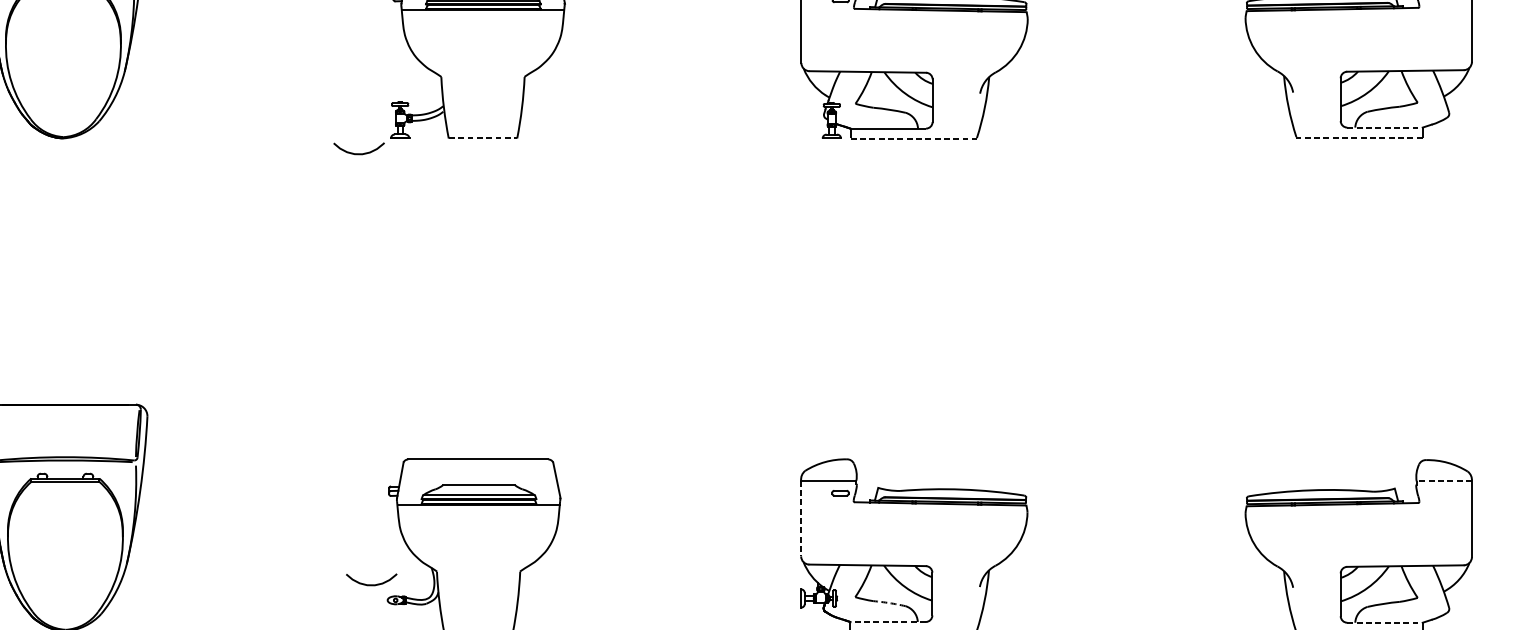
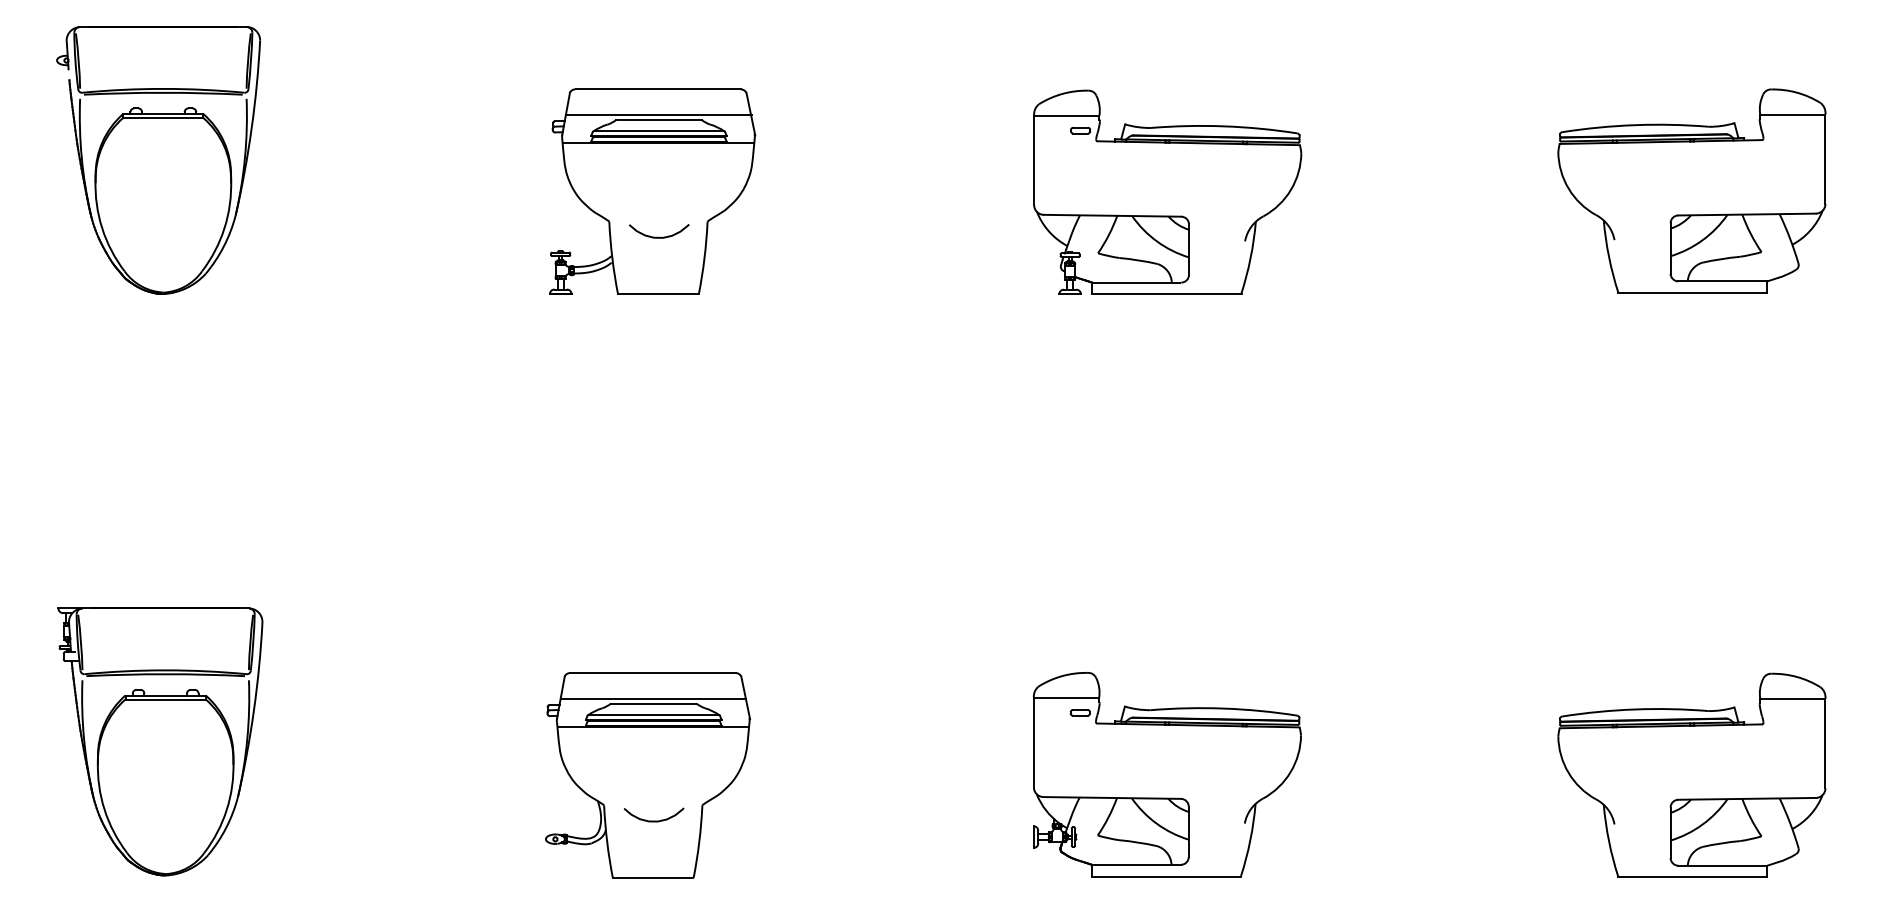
line: (1384, 127) -> (1722, 281), dashed -> solid
line: (483, 137) -> (658, 293), dashed -> solid
line: (1359, 137) -> (1692, 293), dashed -> solid
line: (913, 138) -> (1166, 294), dashed -> solid
curve: (359, 153) -> (659, 236), moved
line: (478, 481) -> (653, 698), added
line: (1443, 481) -> (1792, 698), dashed -> solid
line: (800, 518) -> (1033, 742), dashed -> solid
curve: (371, 584) -> (653, 820), moved
arc: (889, 603) -> (1138, 842), dashed -> solid
line: (888, 621) -> (1136, 864), dashed -> solid
line: (1384, 622) -> (1722, 865), dashed -> solid

